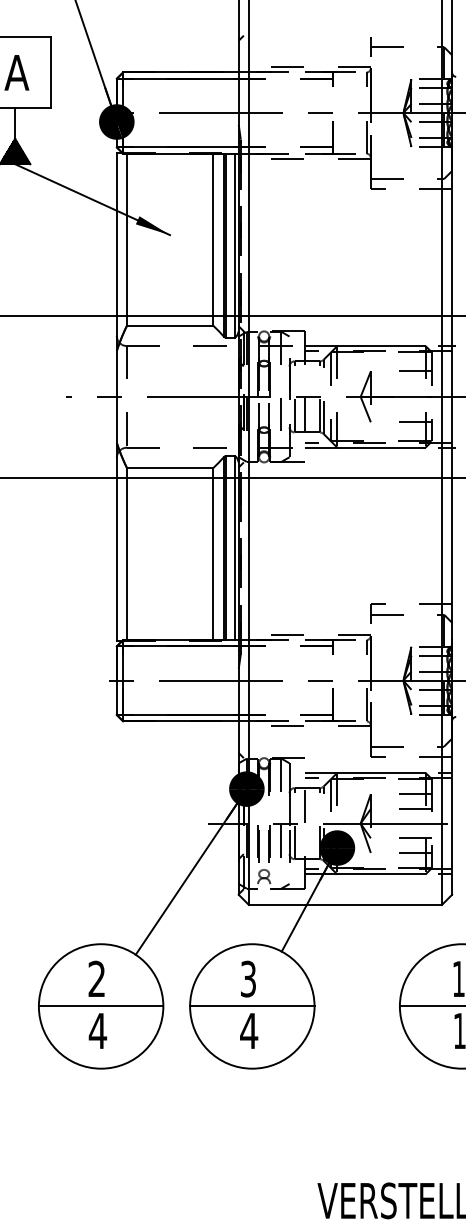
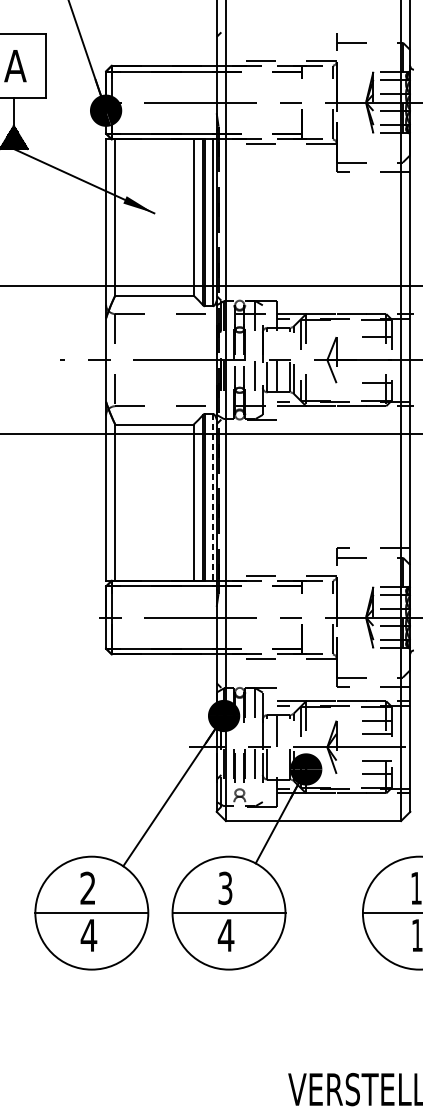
line: (234, 548) -> (212, 497), solid -> dashed

